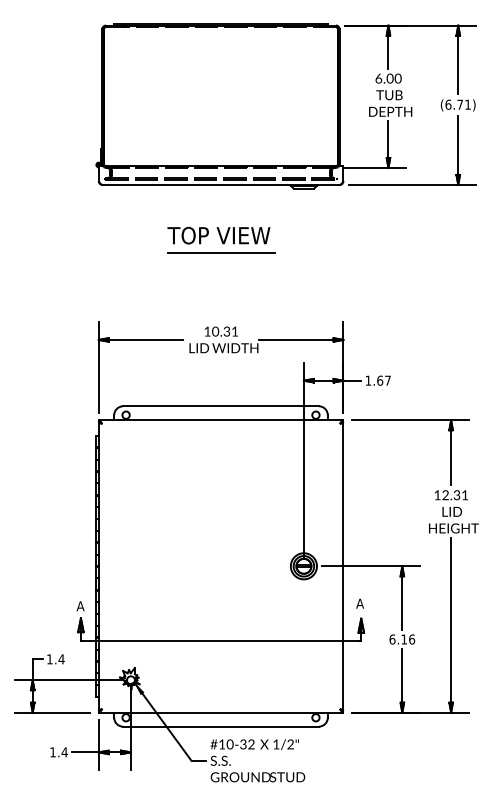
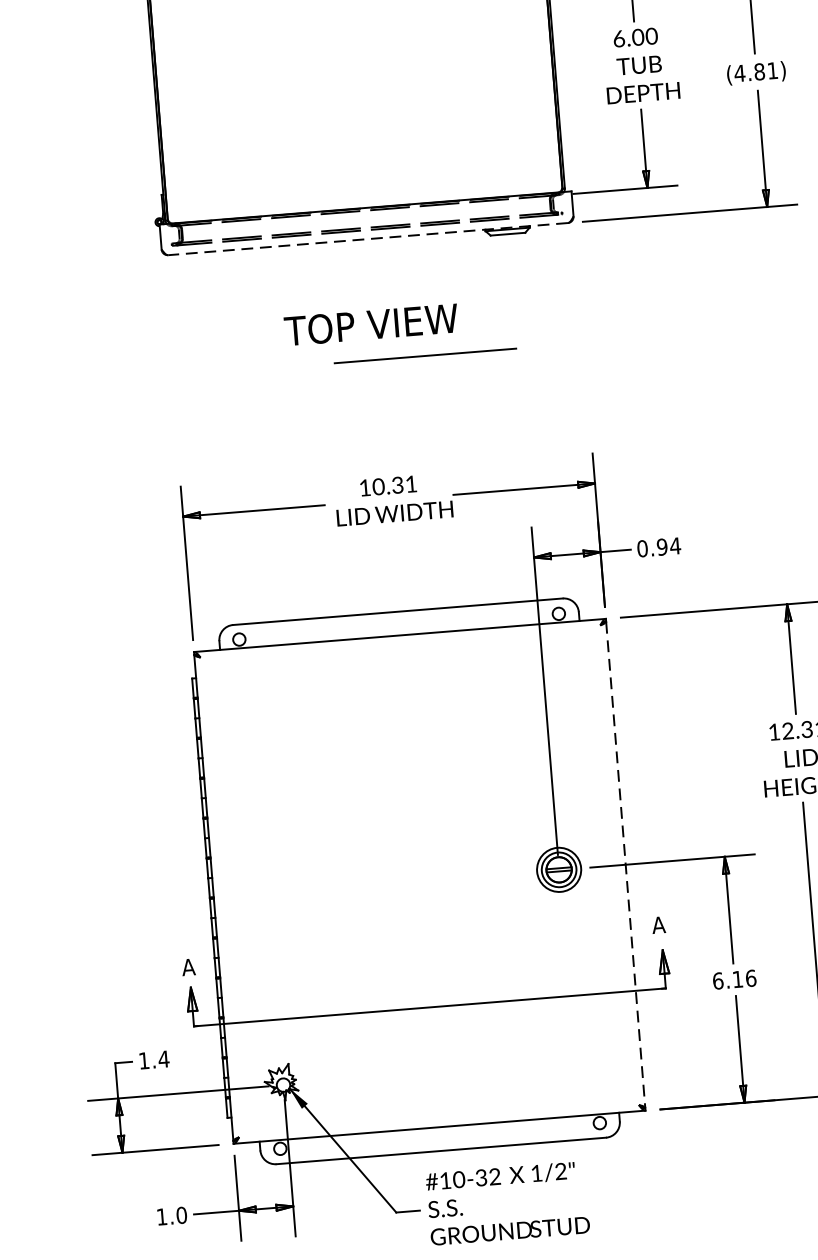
text: (454, 104) -> (750, 72), (6.71) -> (4.81)
line: (221, 184) -> (368, 238), solid -> dashed
line: (221, 252) -> (425, 355), moved
text: (378, 380) -> (659, 547), 1.67 -> 0.94
line: (343, 566) -> (625, 864), solid -> dashed
text: (64, 752) -> (181, 1215), 1.4 -> 1.0

